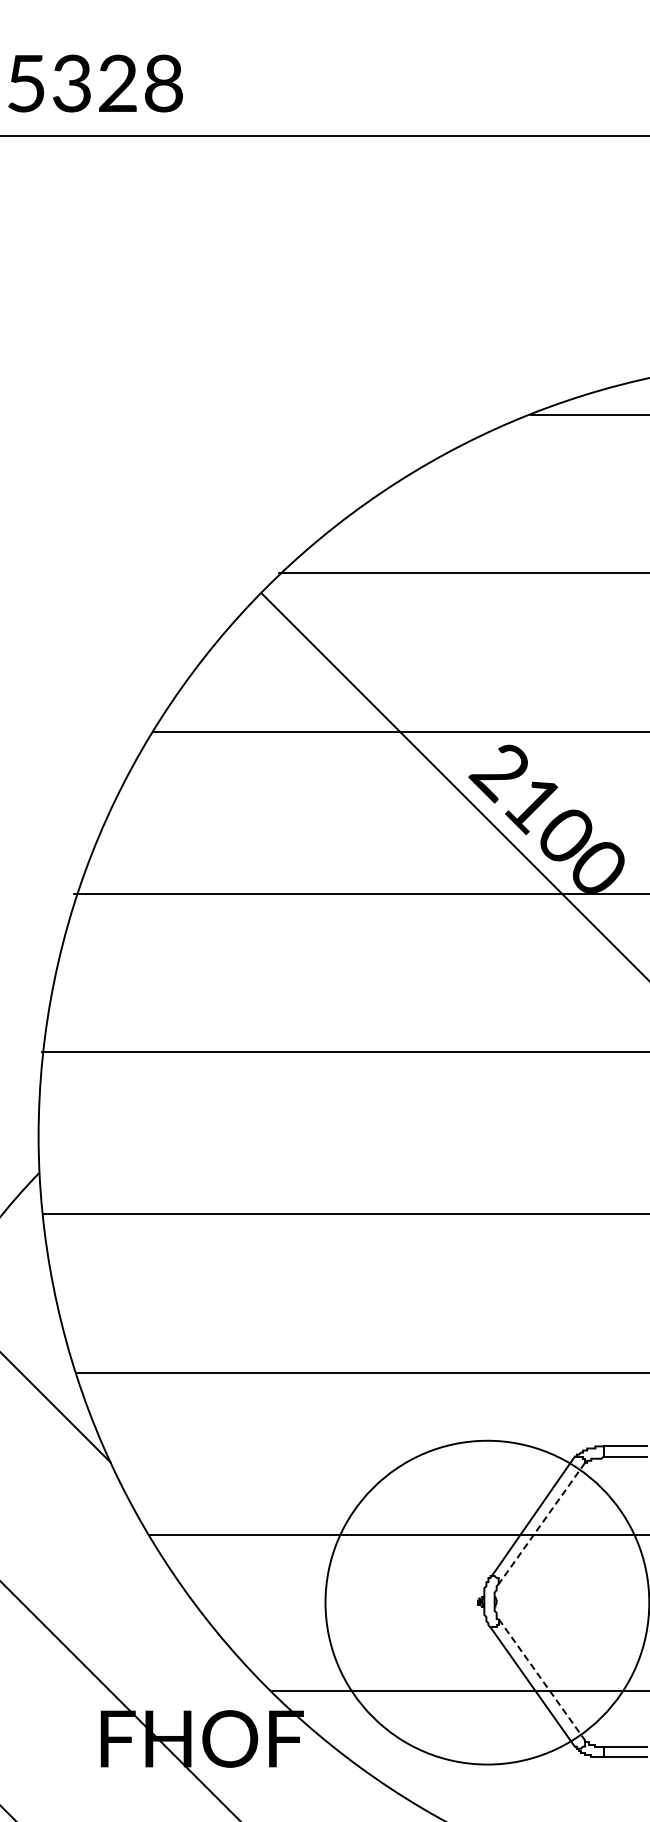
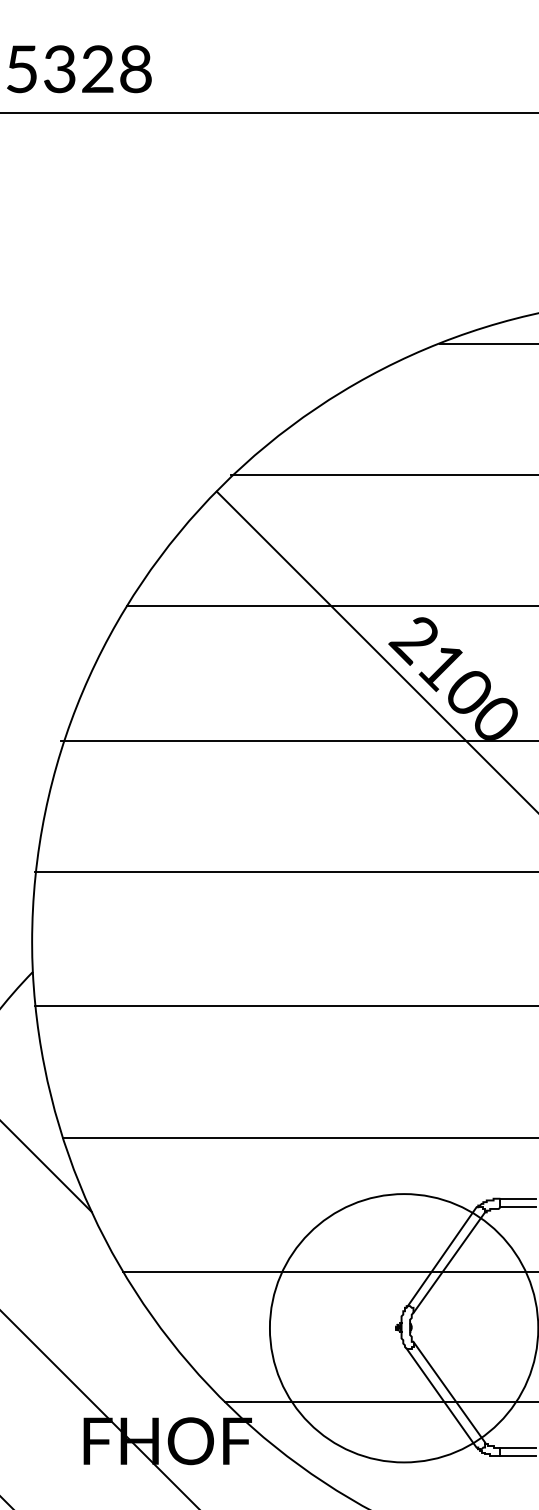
line: (541, 1523) -> (448, 1262), dashed -> solid
line: (542, 1680) -> (449, 1392), dashed -> solid

